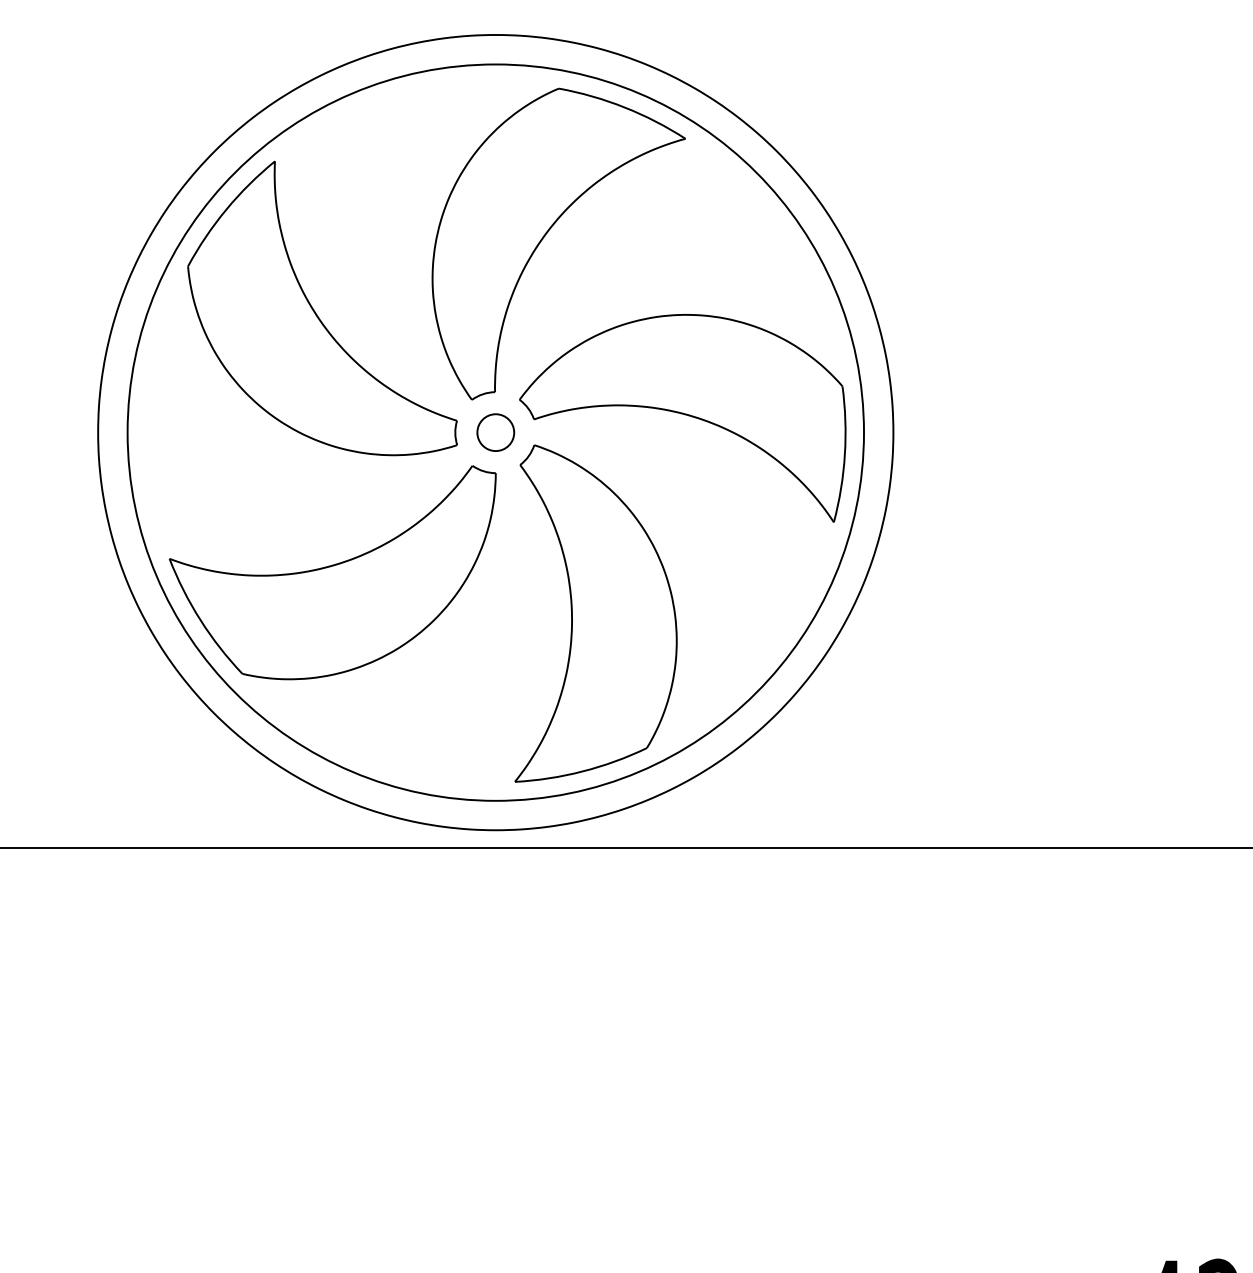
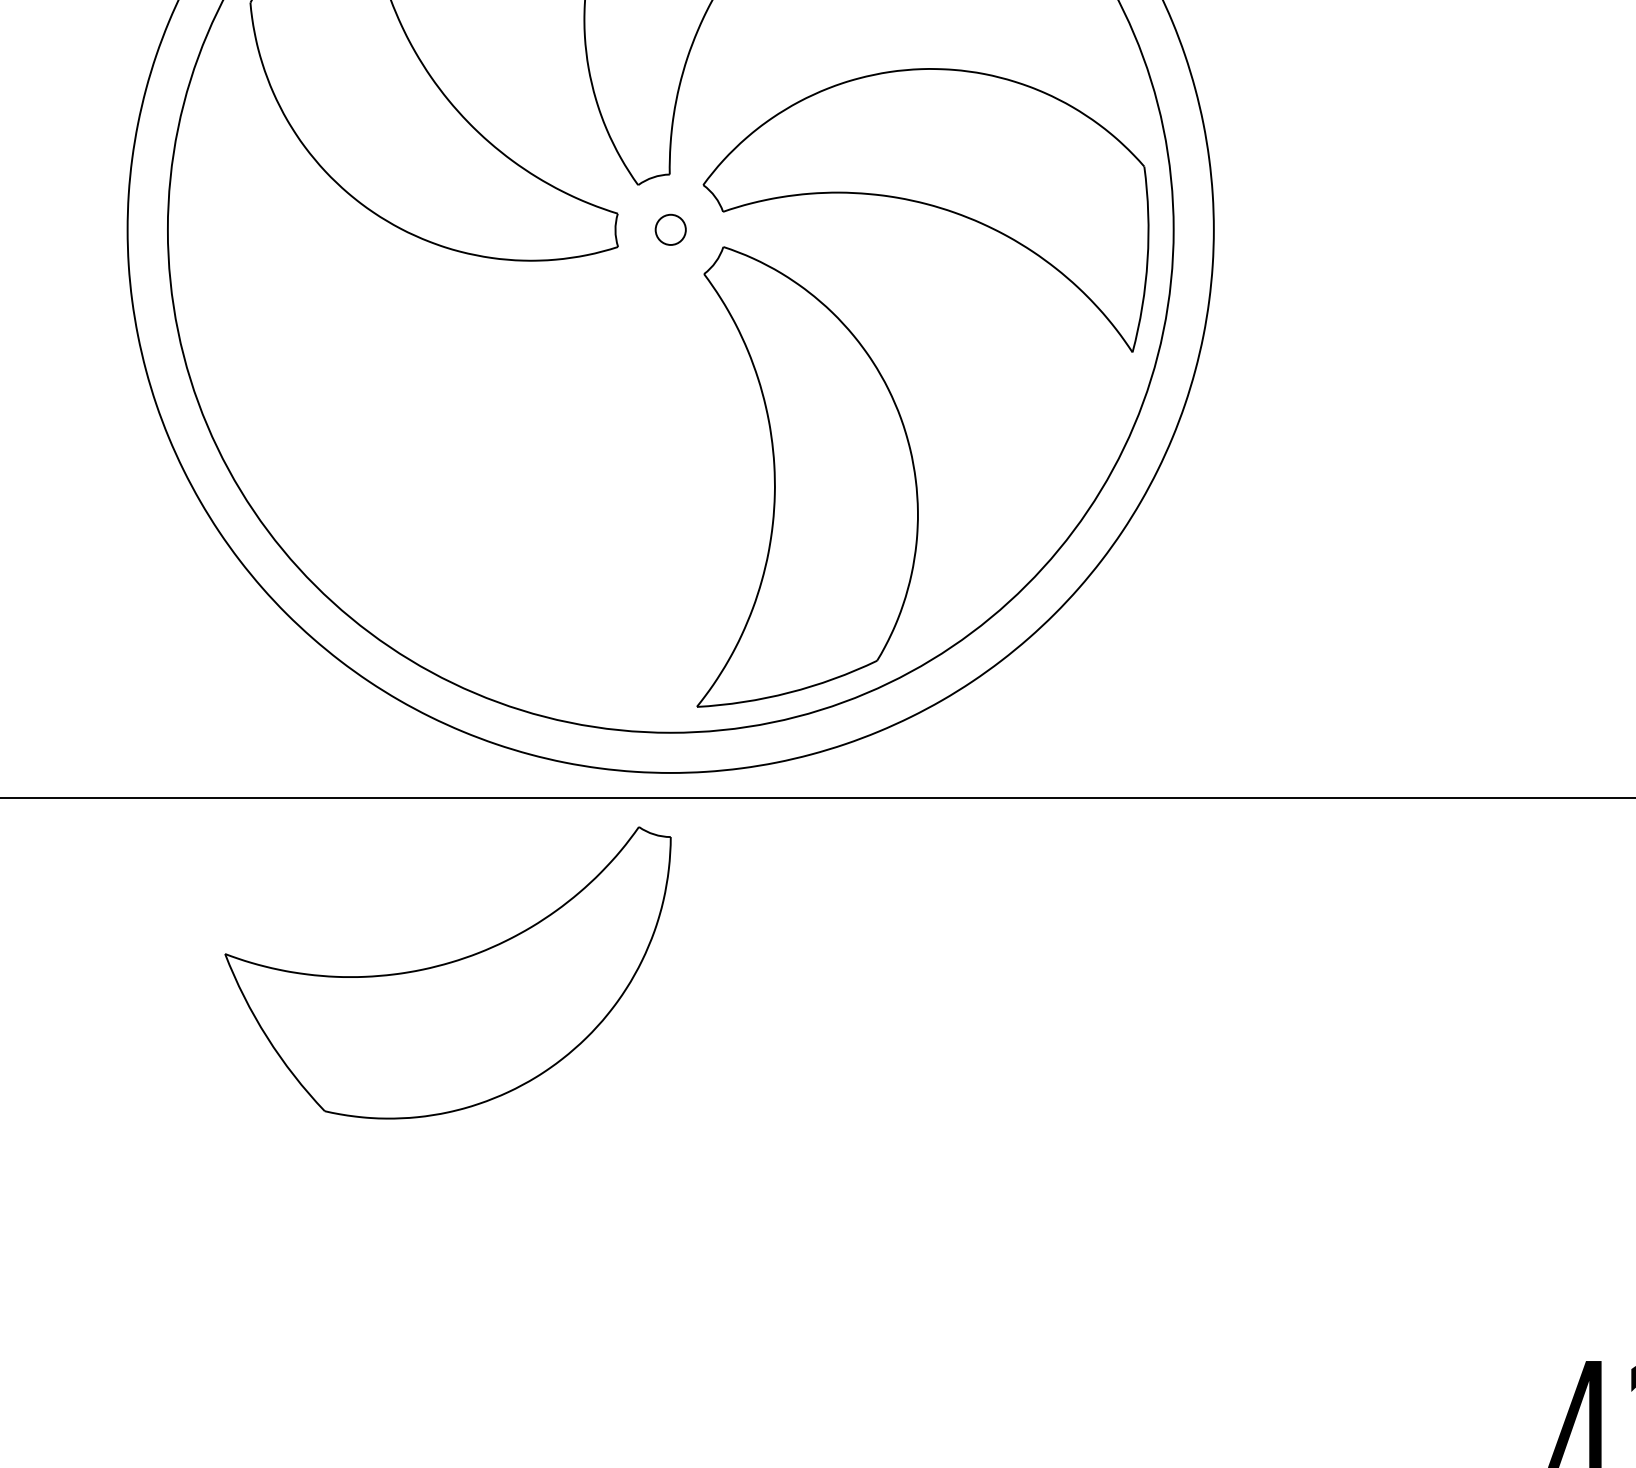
circle: (495, 432) -> (670, 229), size x0.6
part: (332, 572) -> (447, 972), moved

